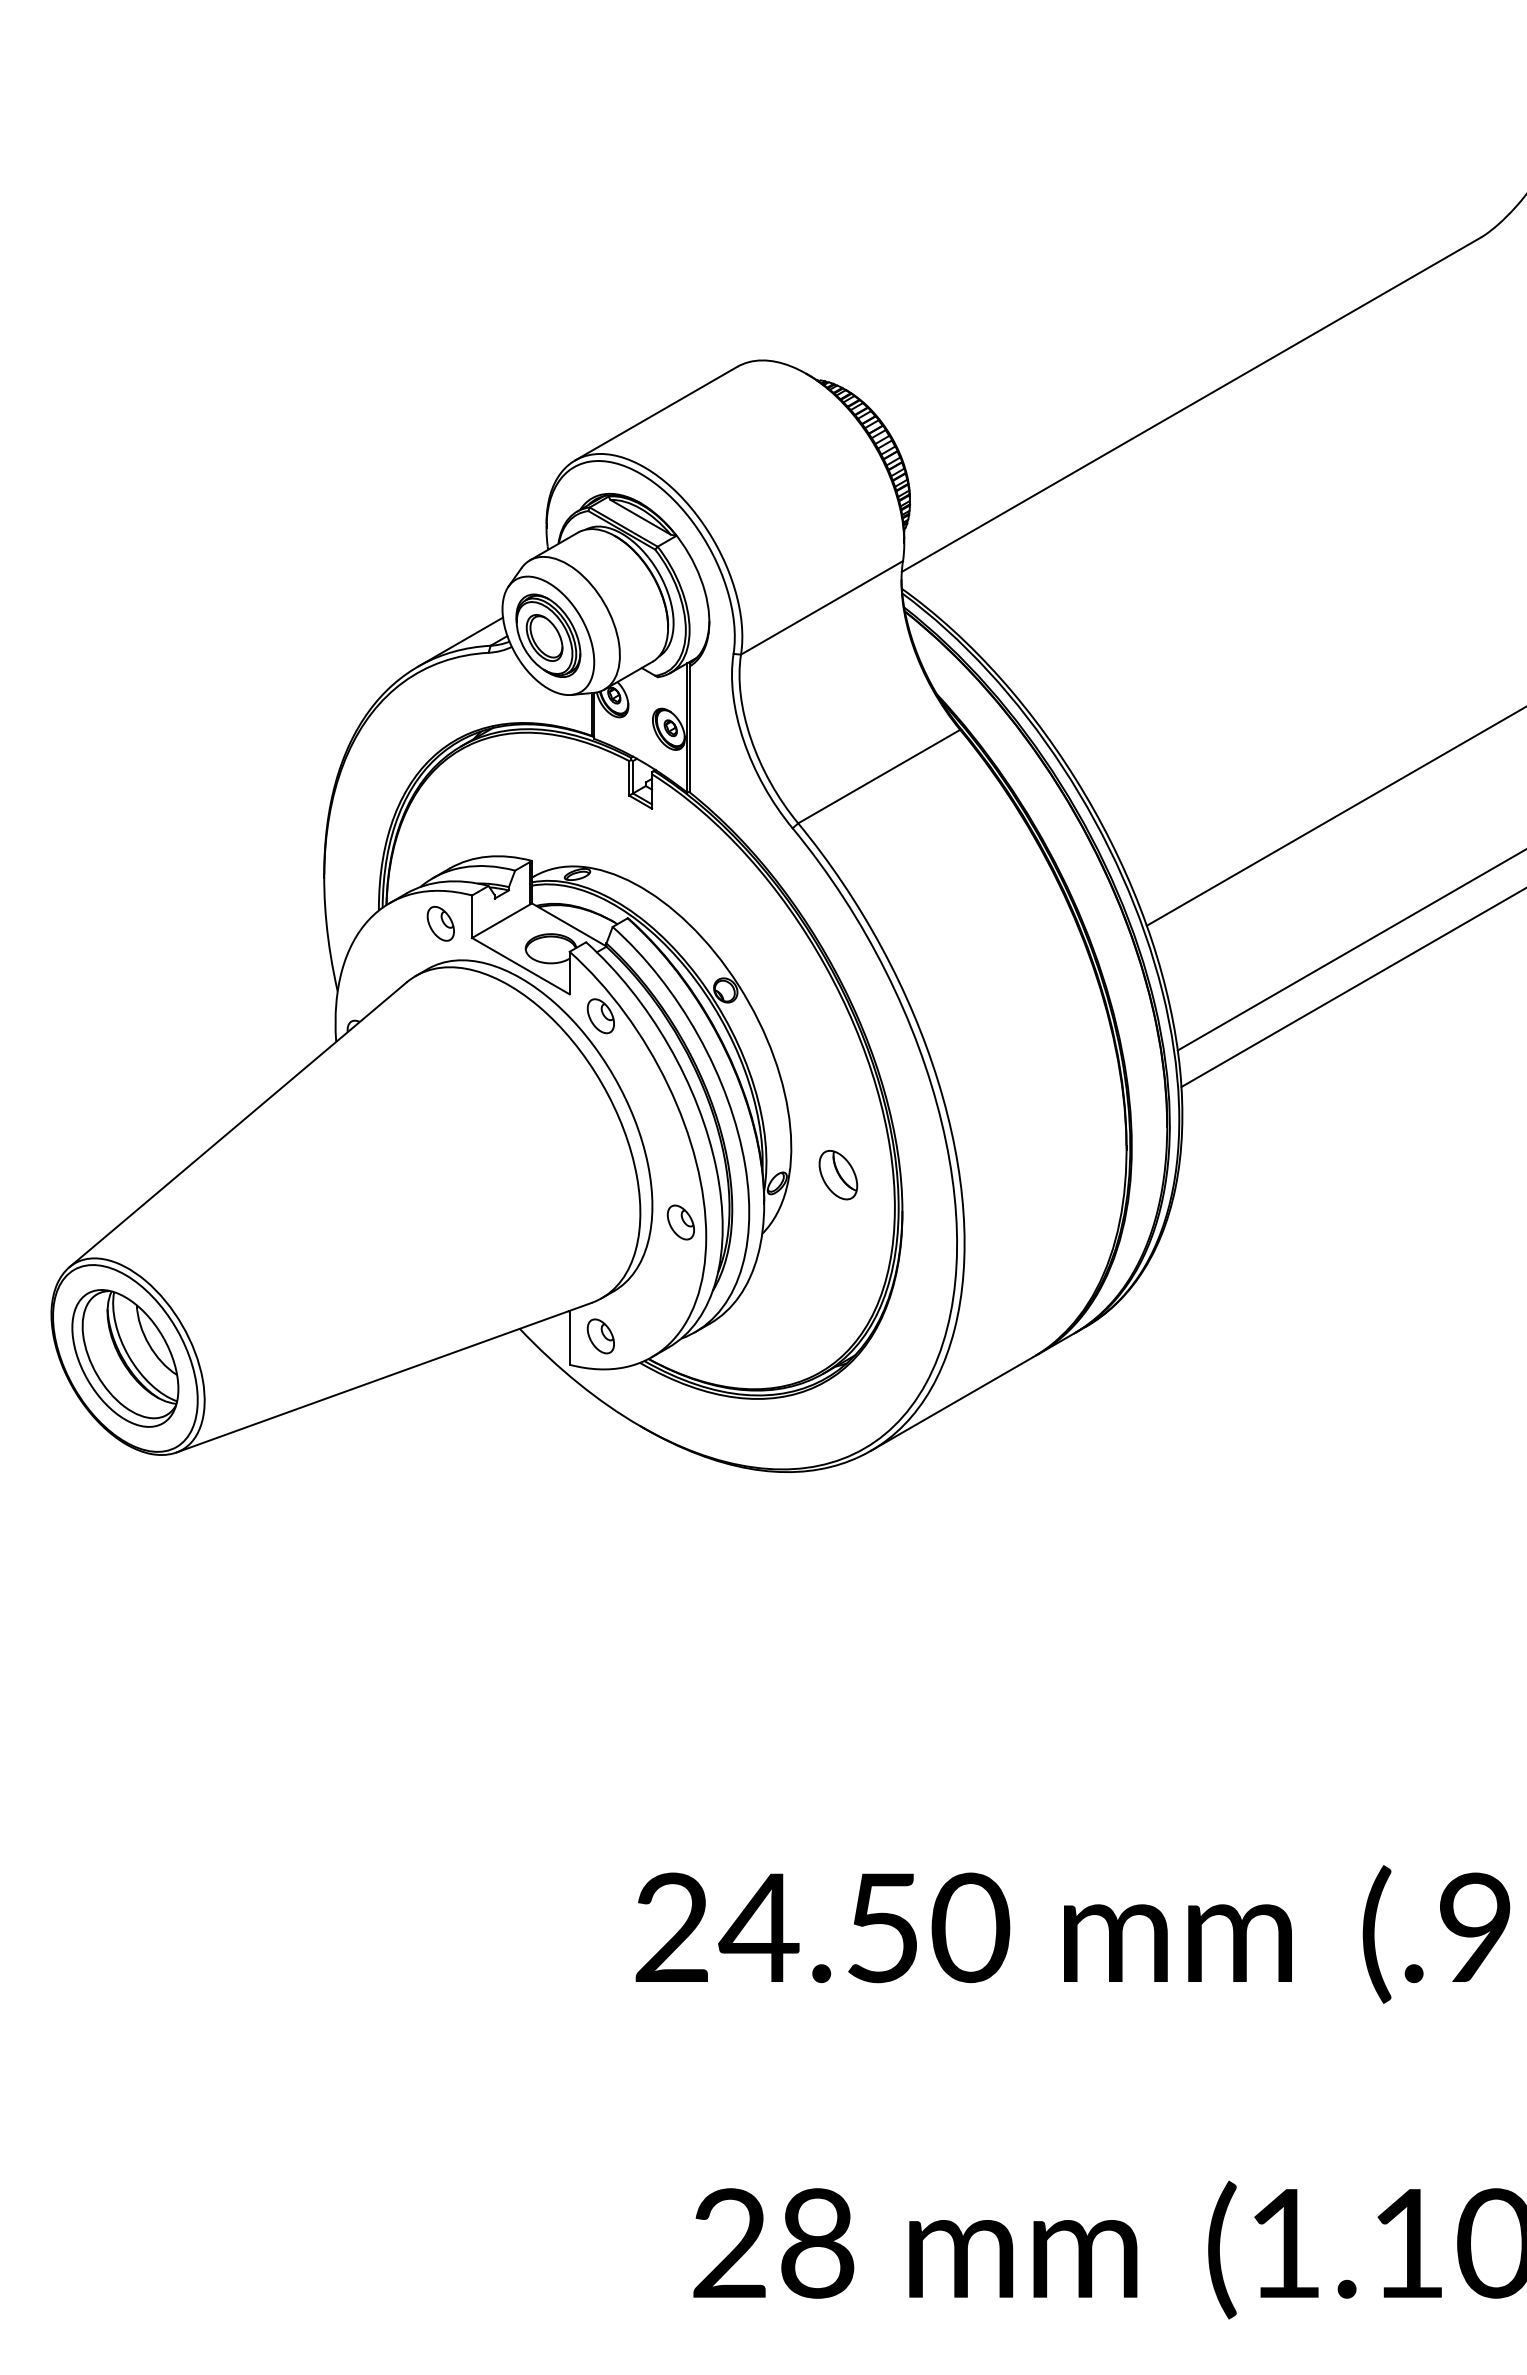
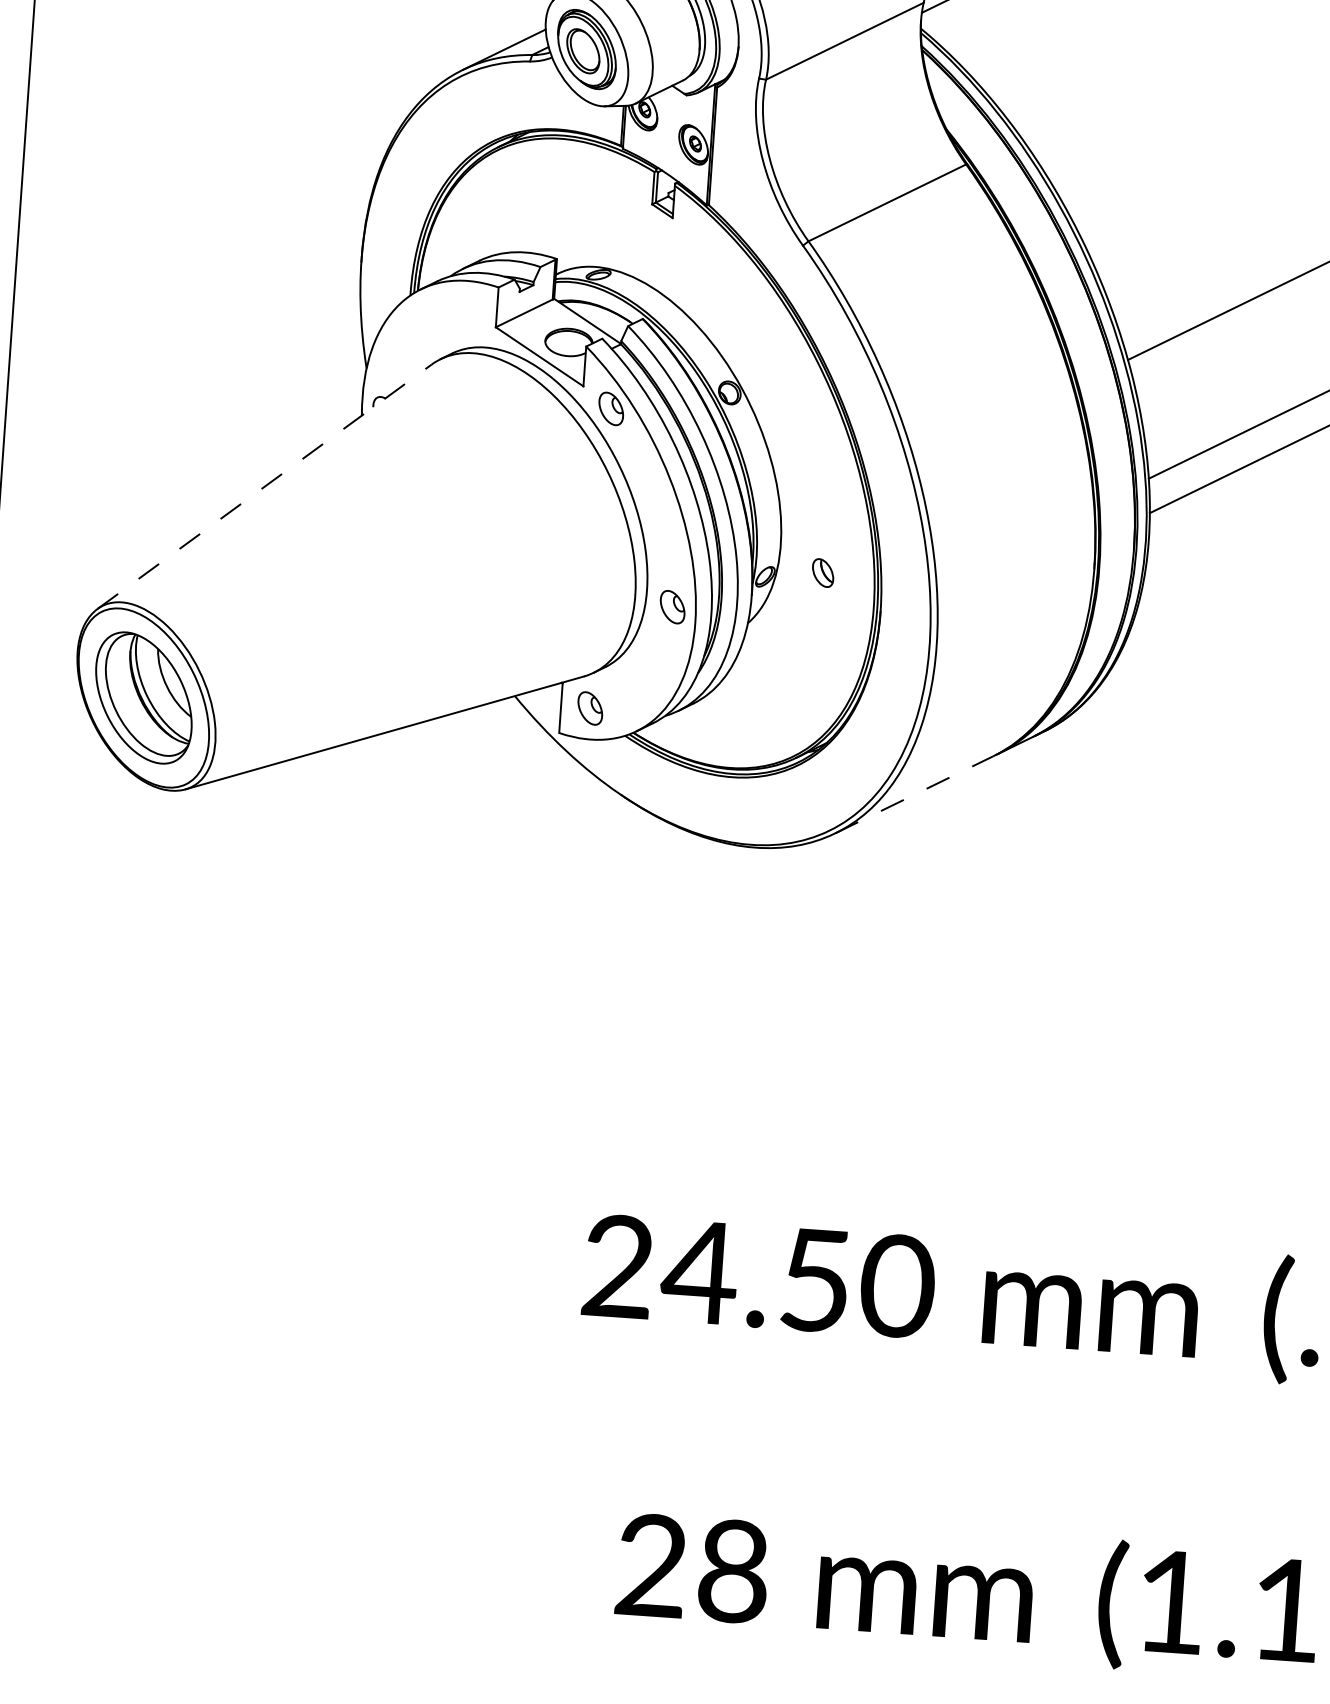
part: (440, 923) -> (467, 311), removed
line: (238, 1124) -> (265, 486), solid -> dashed
part: (838, 1174) -> (823, 572), size x0.6
line: (951, 1404) -> (913, 795), solid -> dashed

